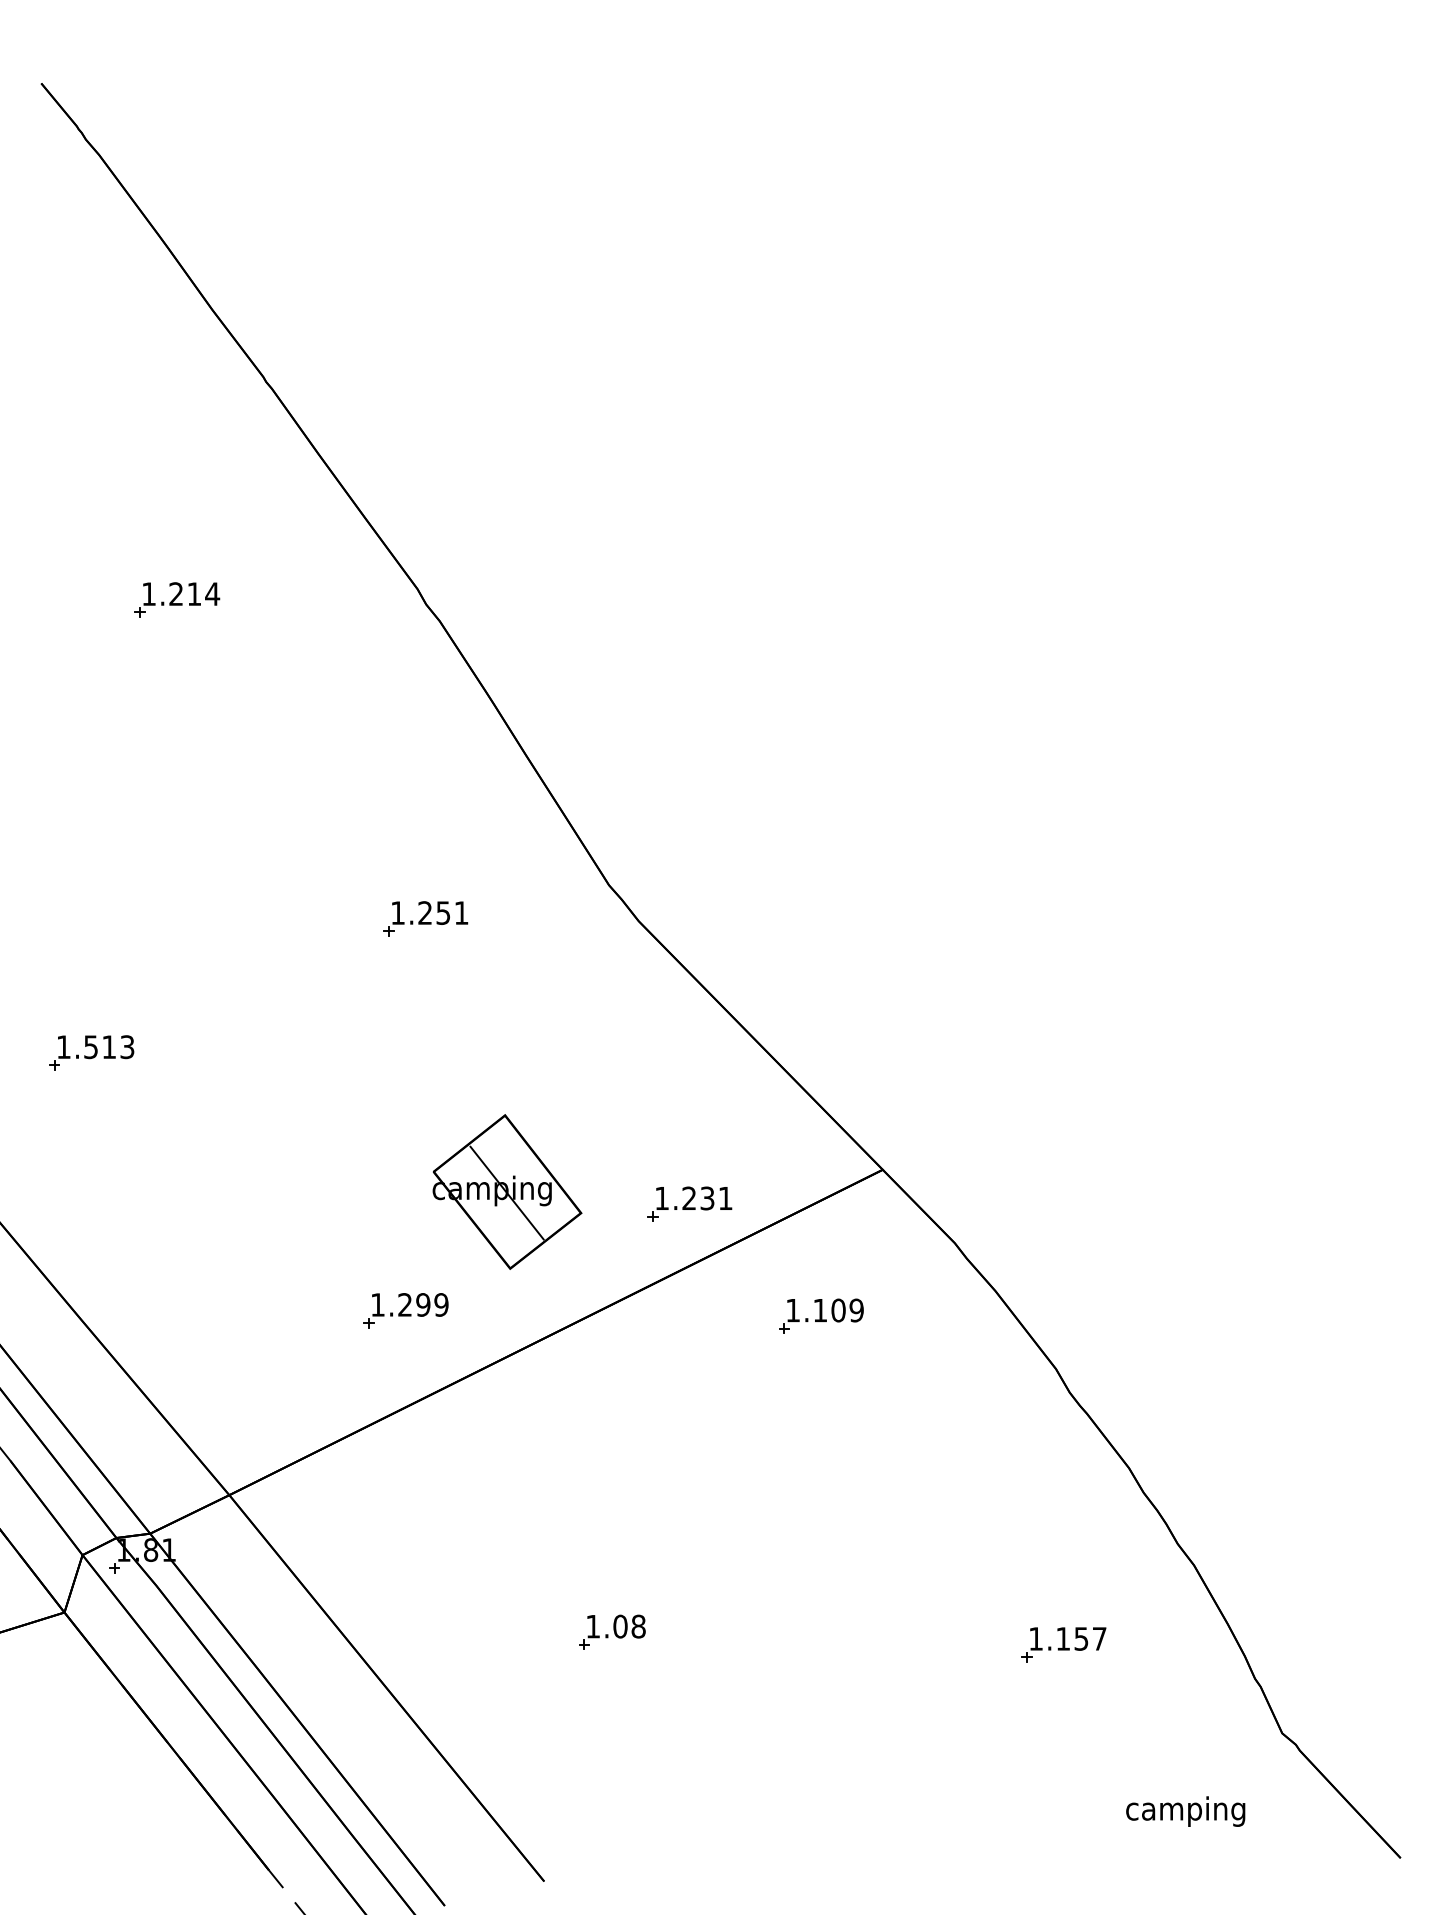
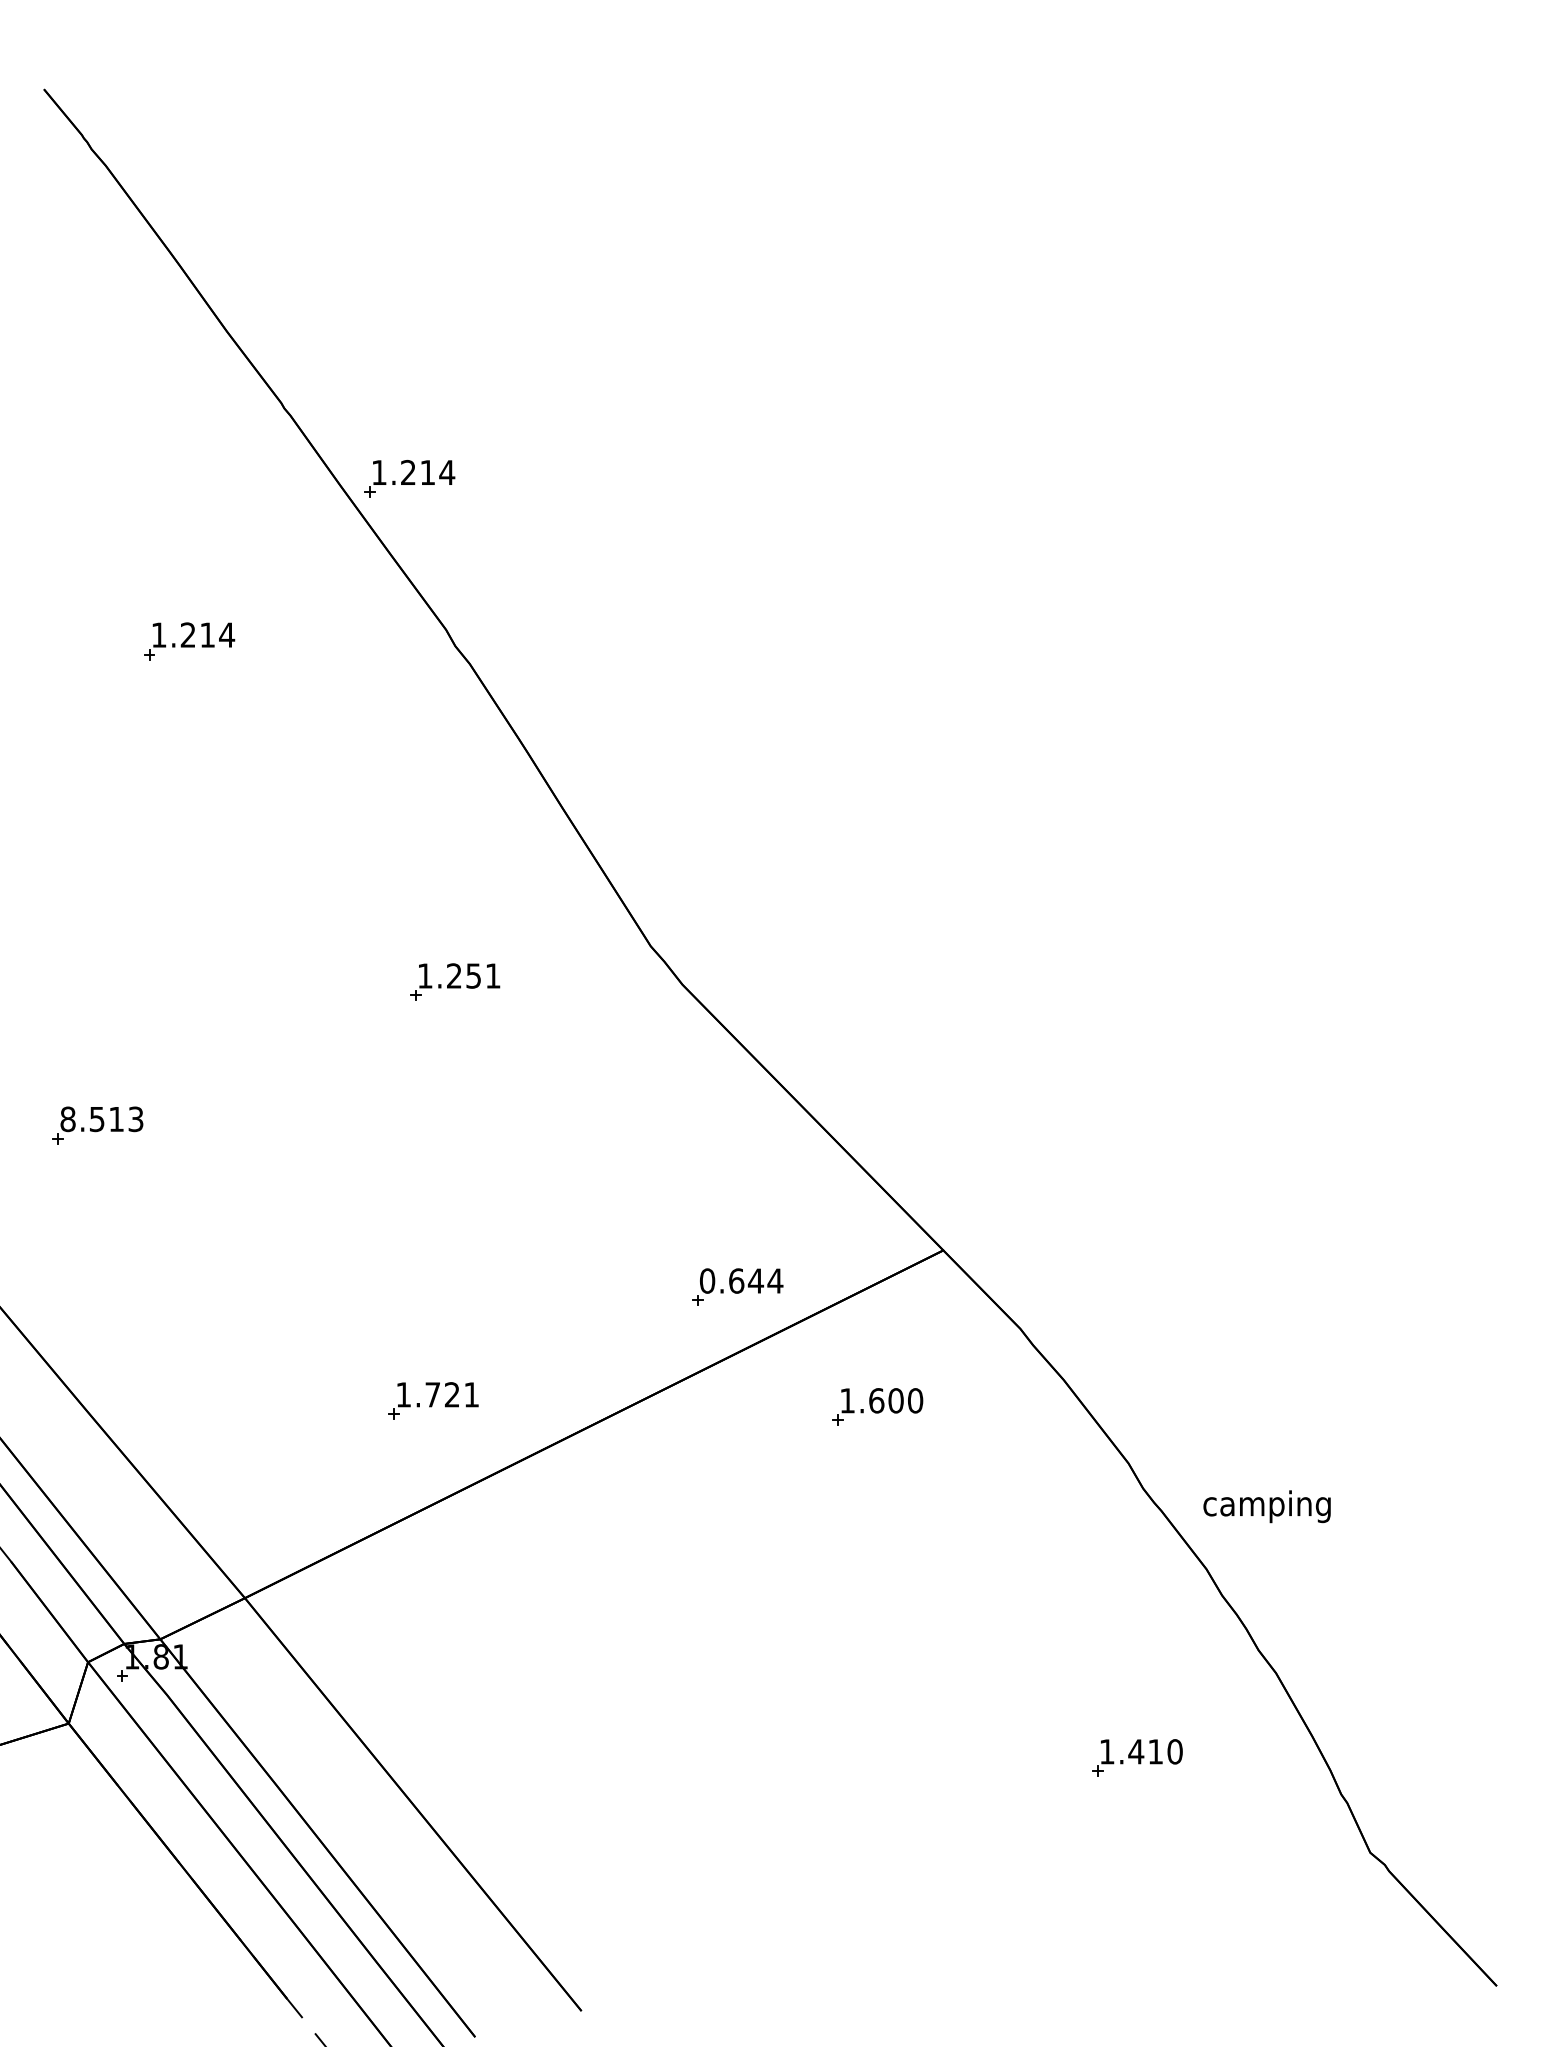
part: (383, 447) -> (409, 478), added
text: (63, 1047) -> (67, 1119), 1.513 -> 8.513
part: (507, 1191) -> (542, 1273), removed
text: (694, 1198) -> (742, 1281), 1.231 -> 0.644
text: (423, 1304) -> (452, 1394), 1.299 -> 1.721
text: (838, 1310) -> (896, 1400), 1.109 -> 1.600
part: (612, 1631) -> (654, 1743), removed
text: (1080, 1638) -> (1154, 1751), 1.157 -> 1.410
text: (1185, 1811) -> (1266, 1506), moved

